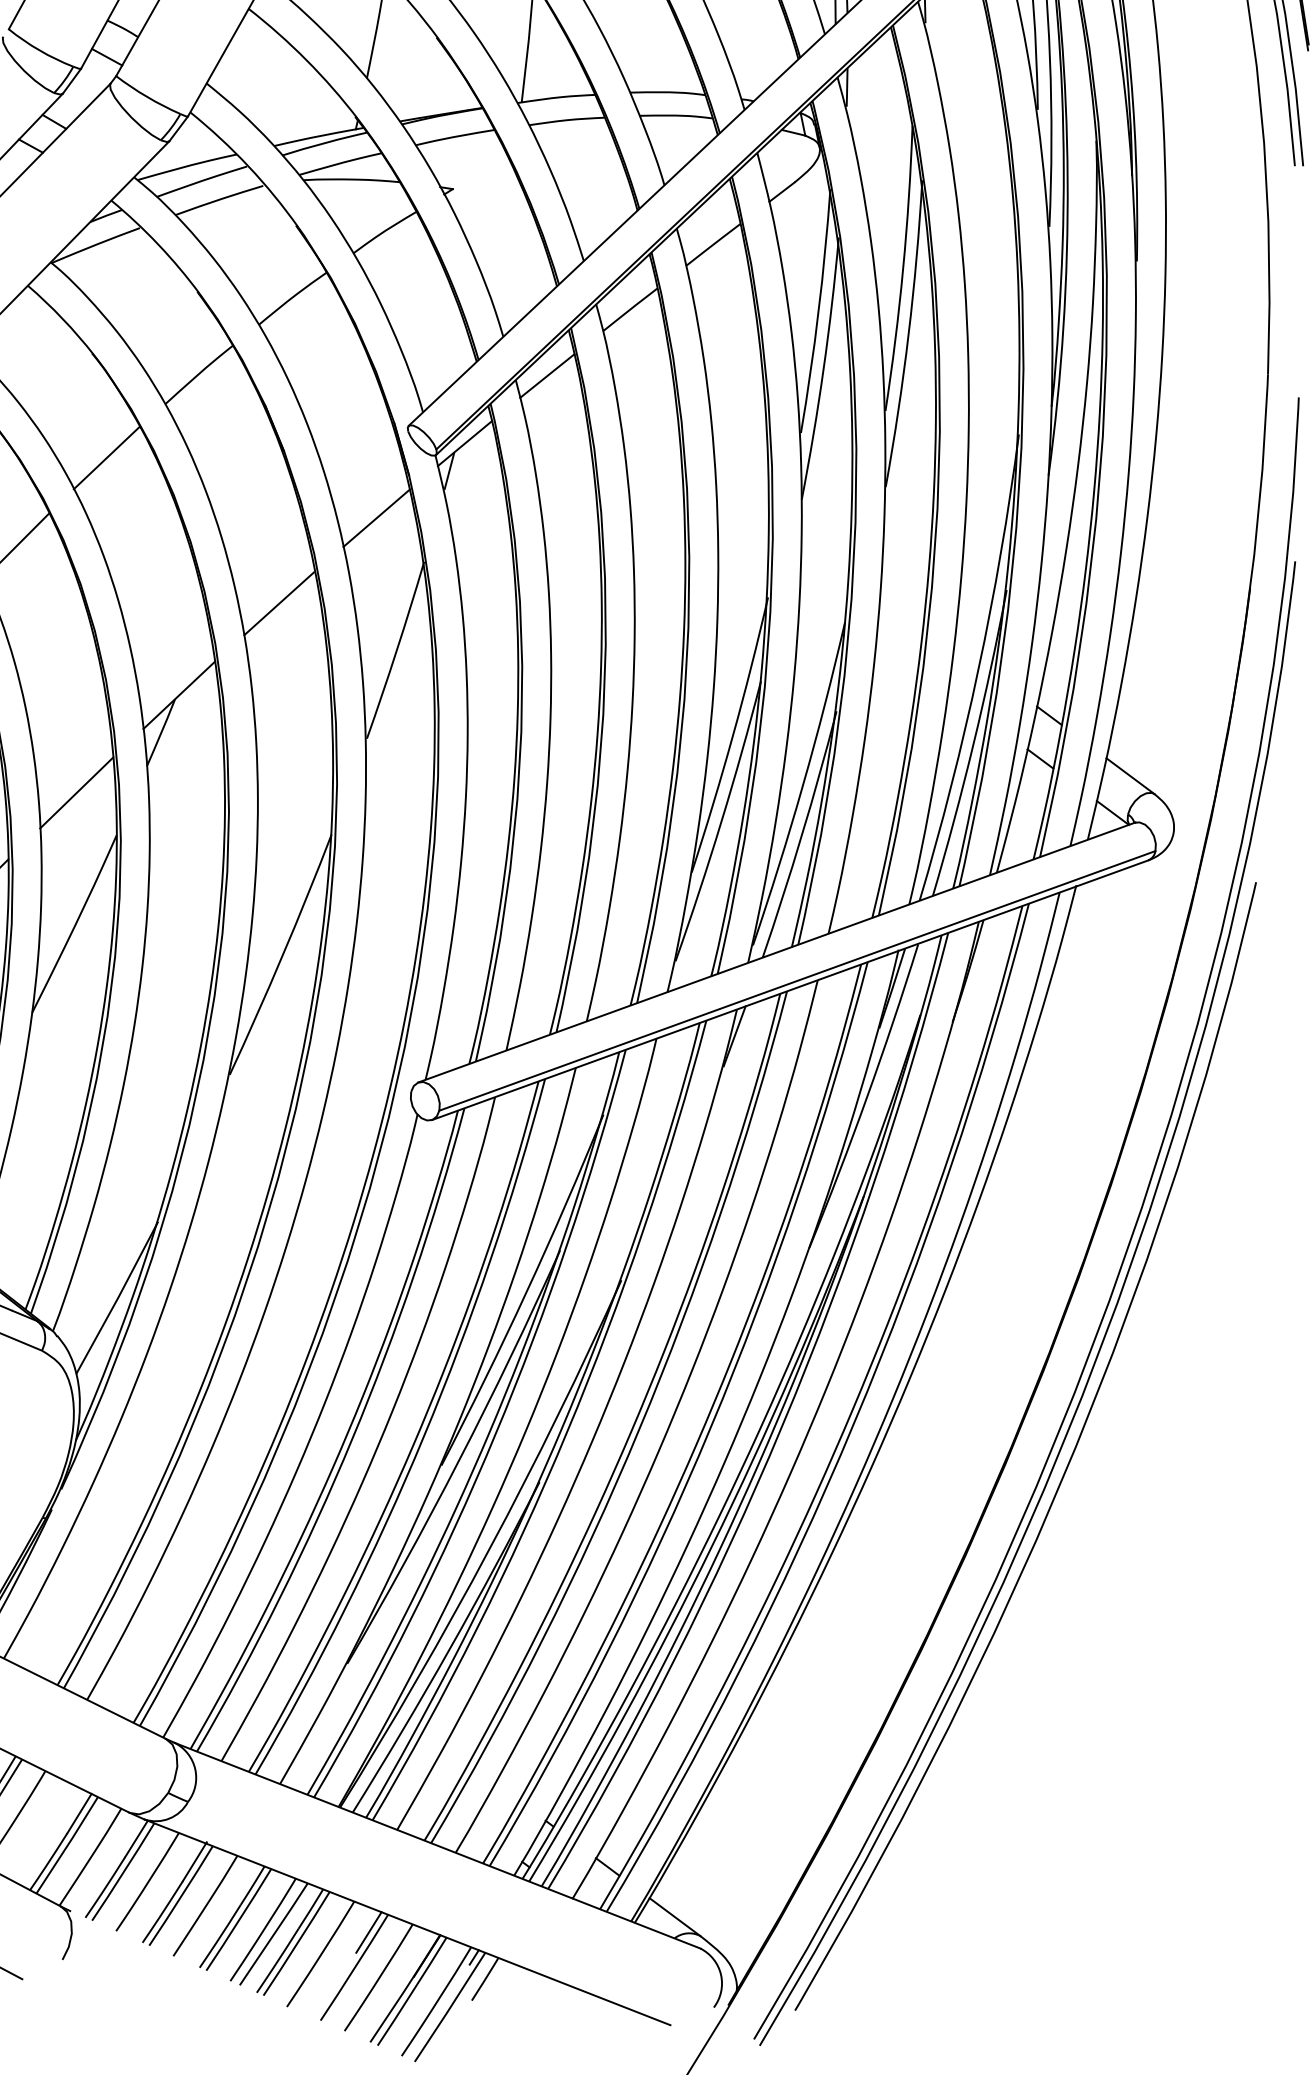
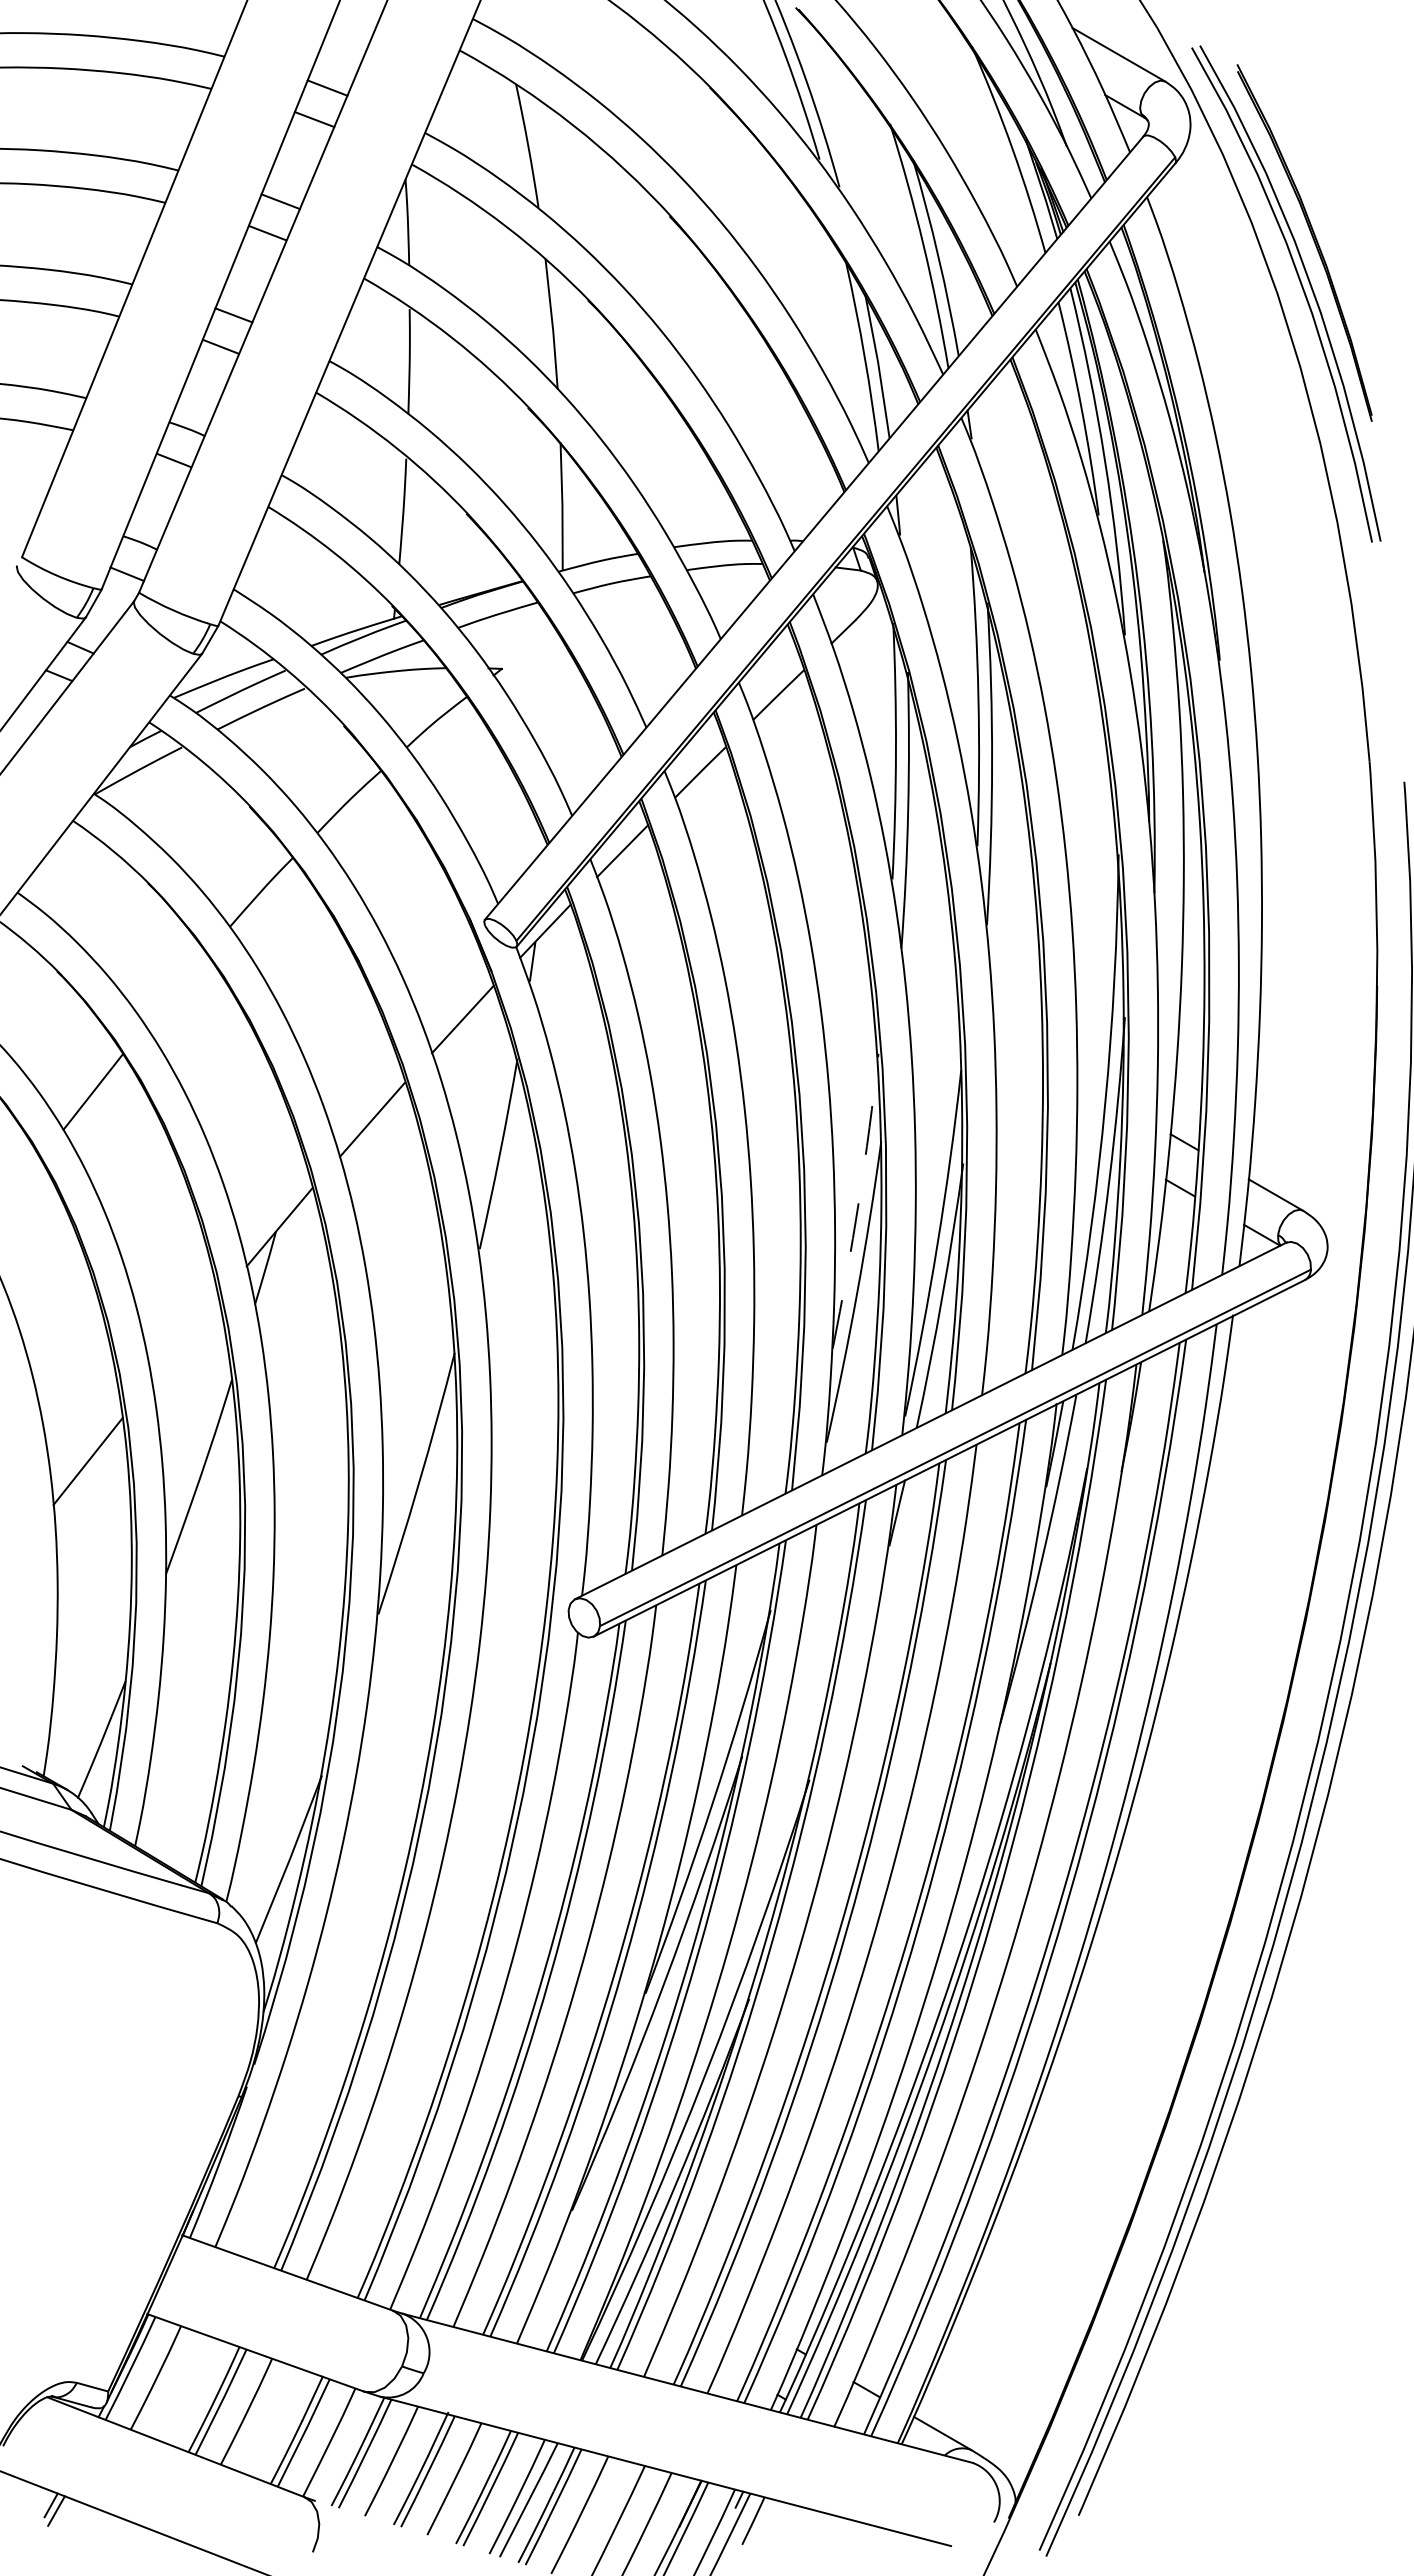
line: (106, 457) -> (175, 989), removed
arc: (732, 735) -> (858, 1201), solid -> dashed
line: (75, 792) -> (184, 1340), removed
line: (368, 1932) -> (626, 2486), removed

